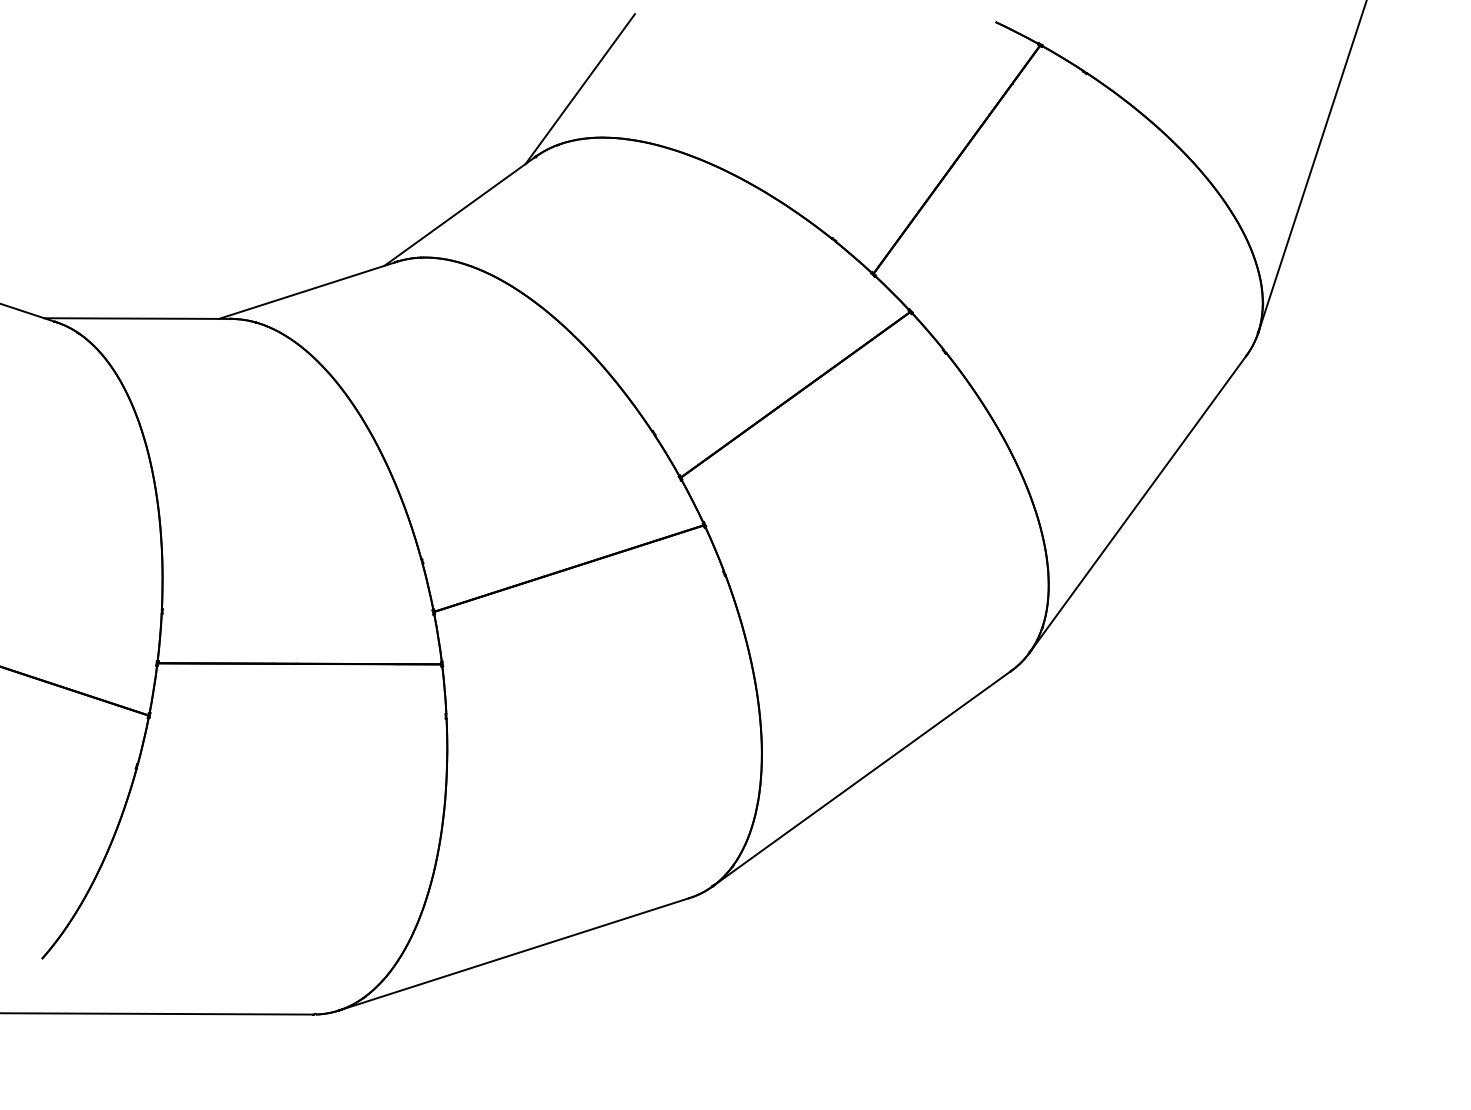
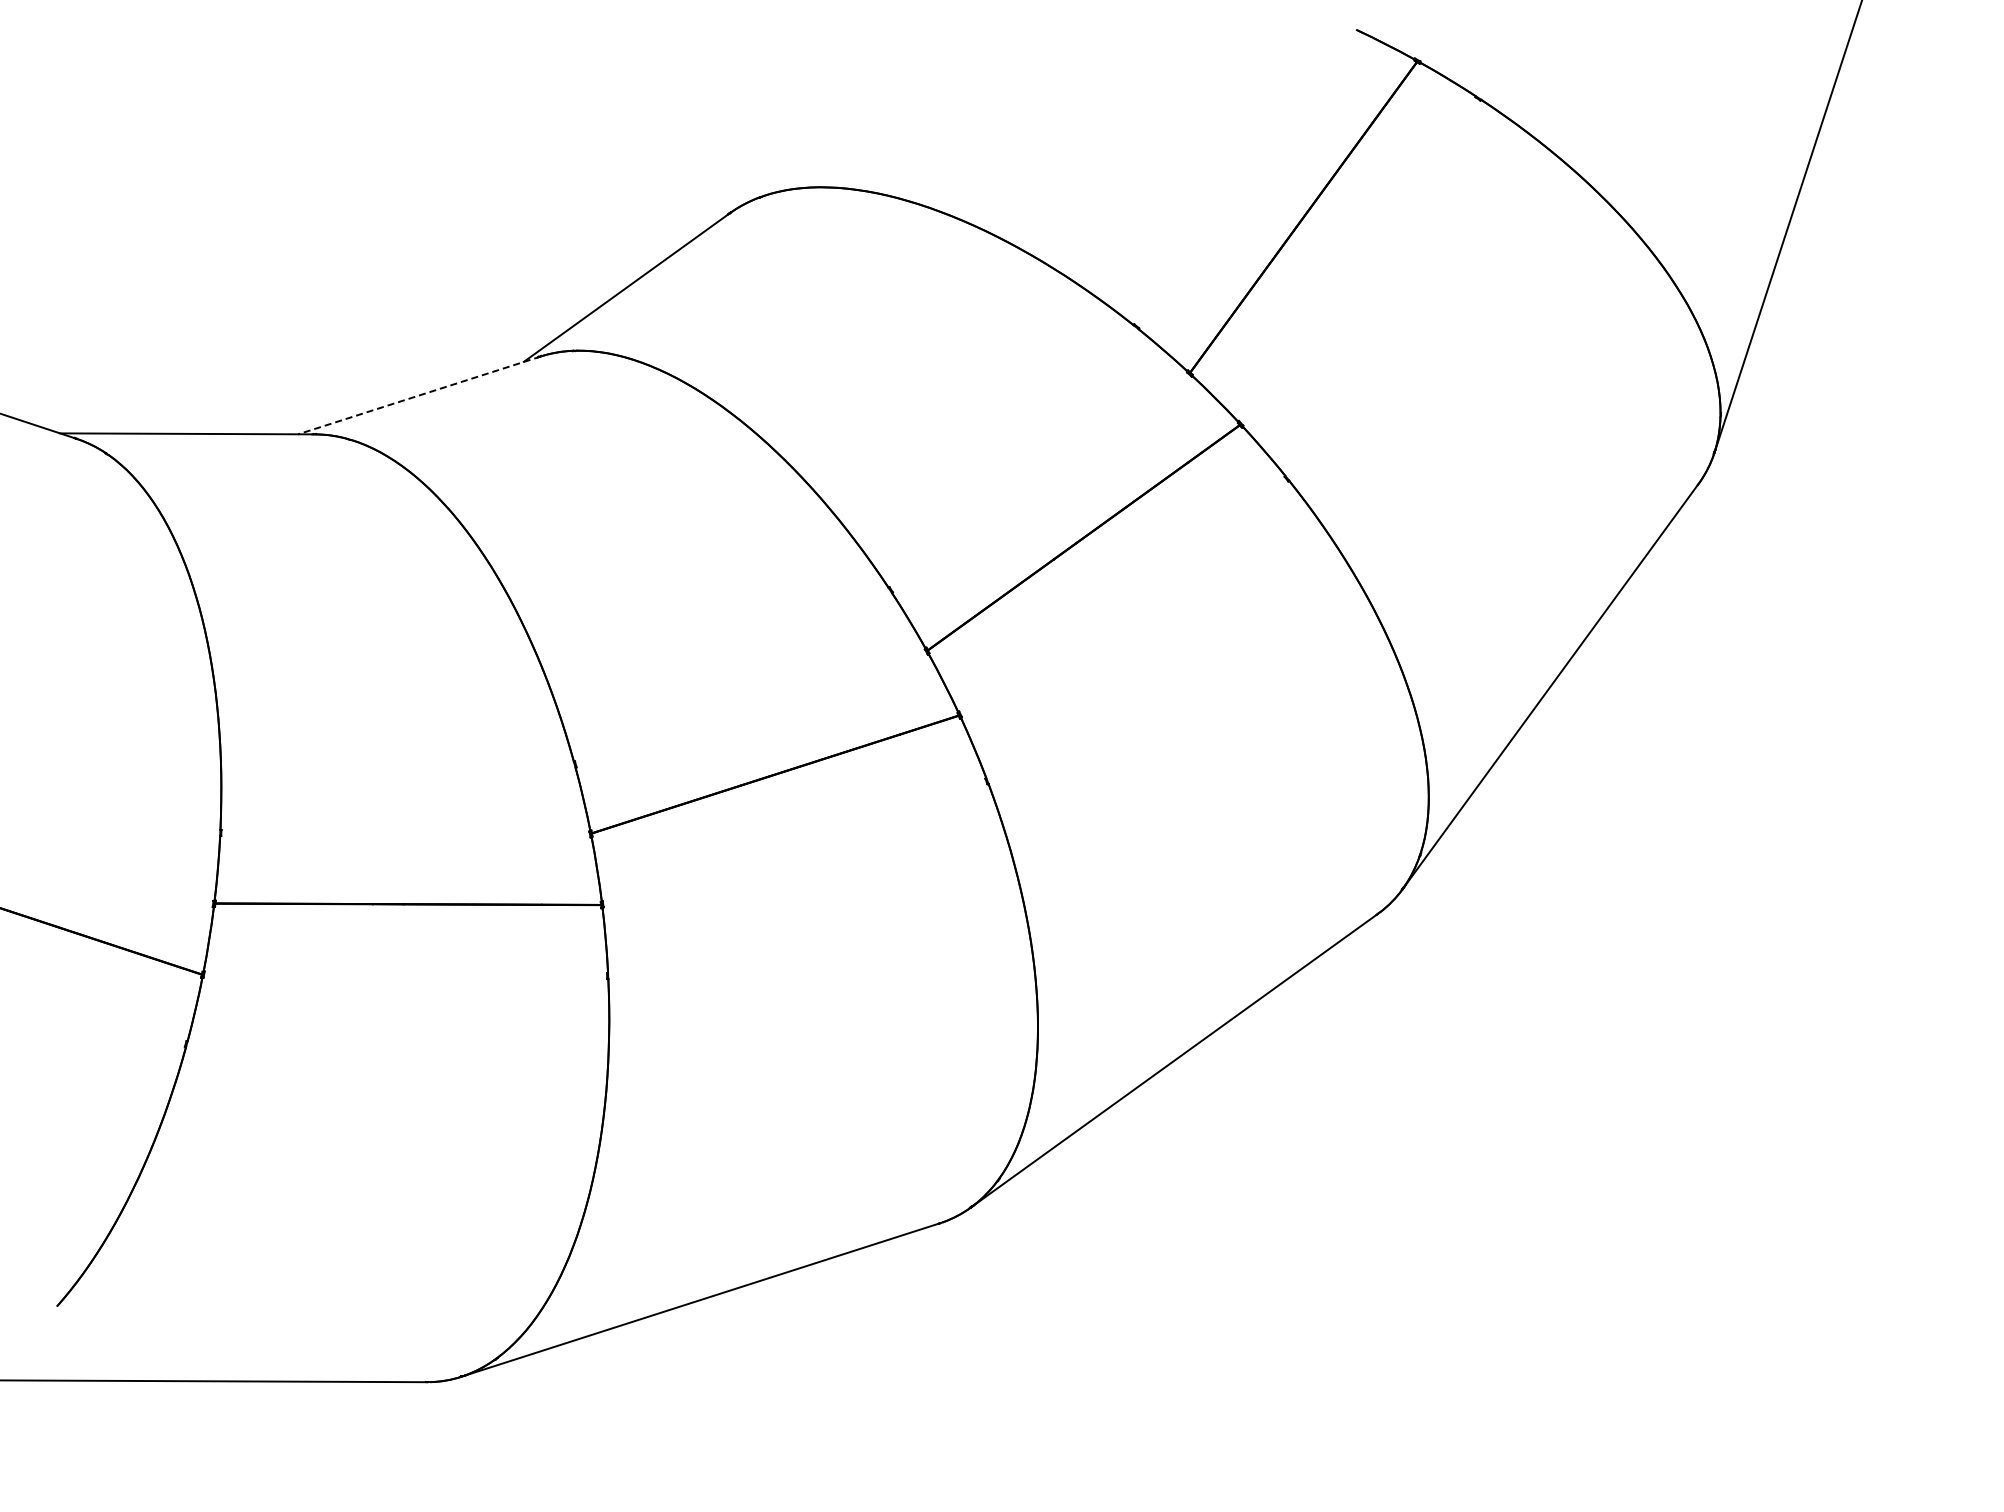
line: (580, 89) -> (790, 121), removed
line: (308, 290) -> (419, 395), solid -> dashed

